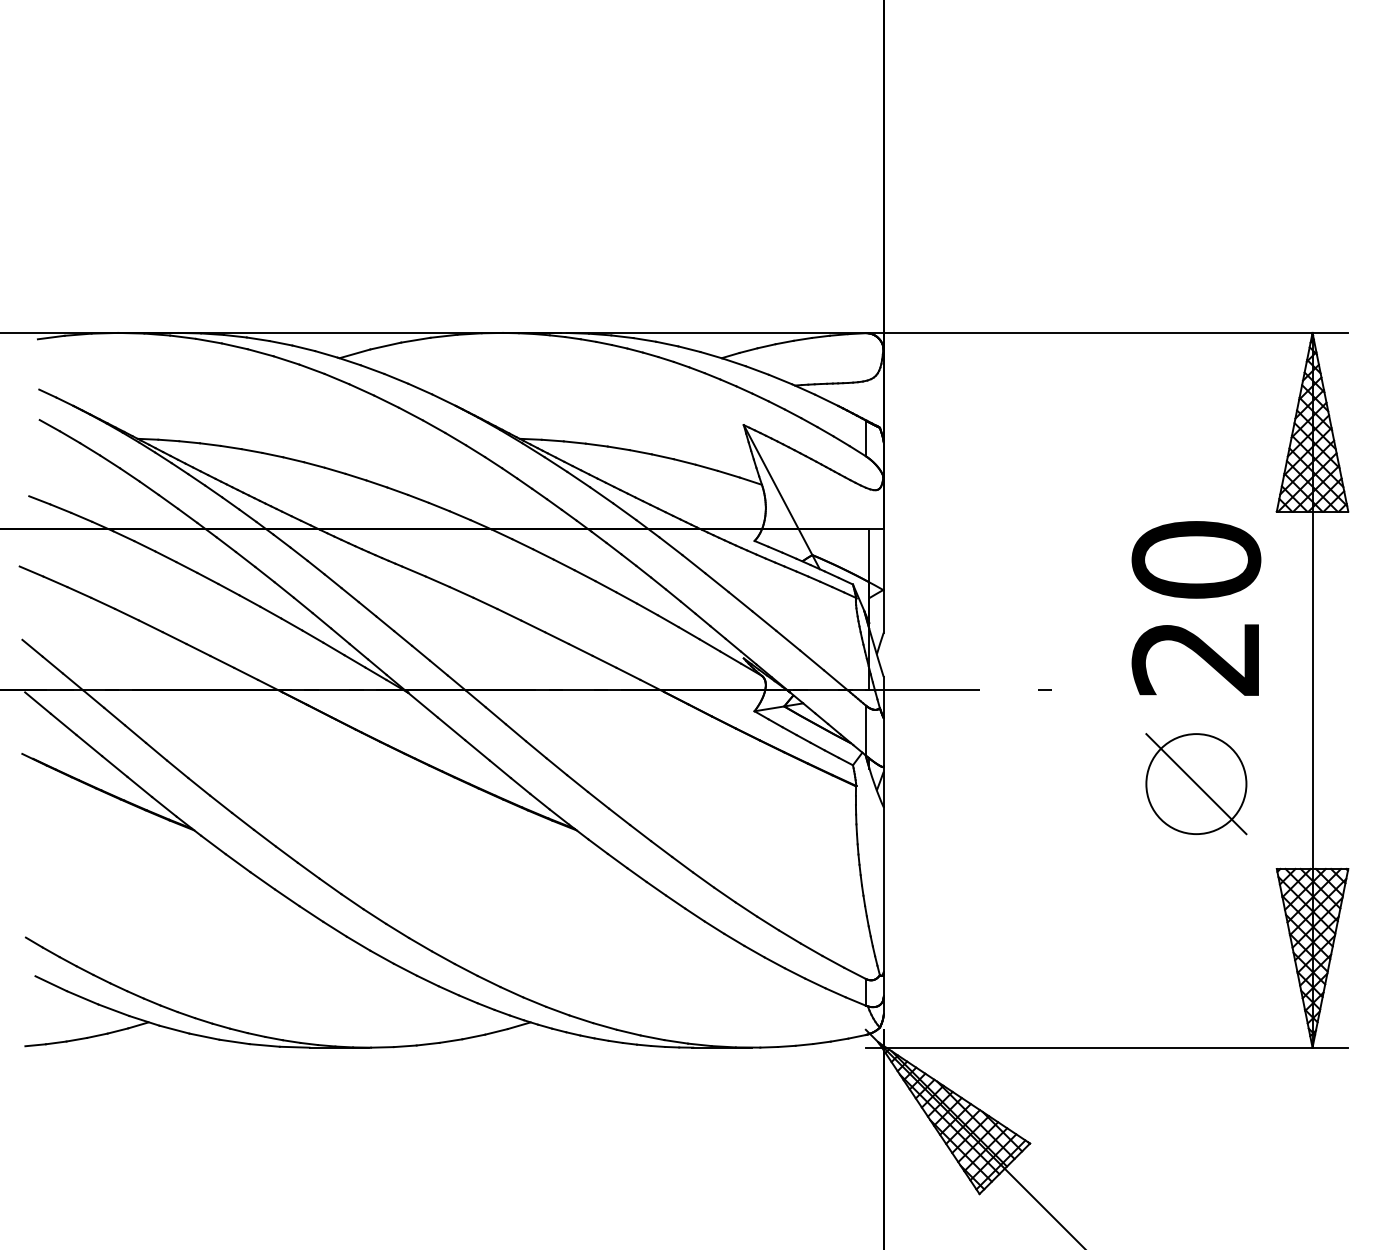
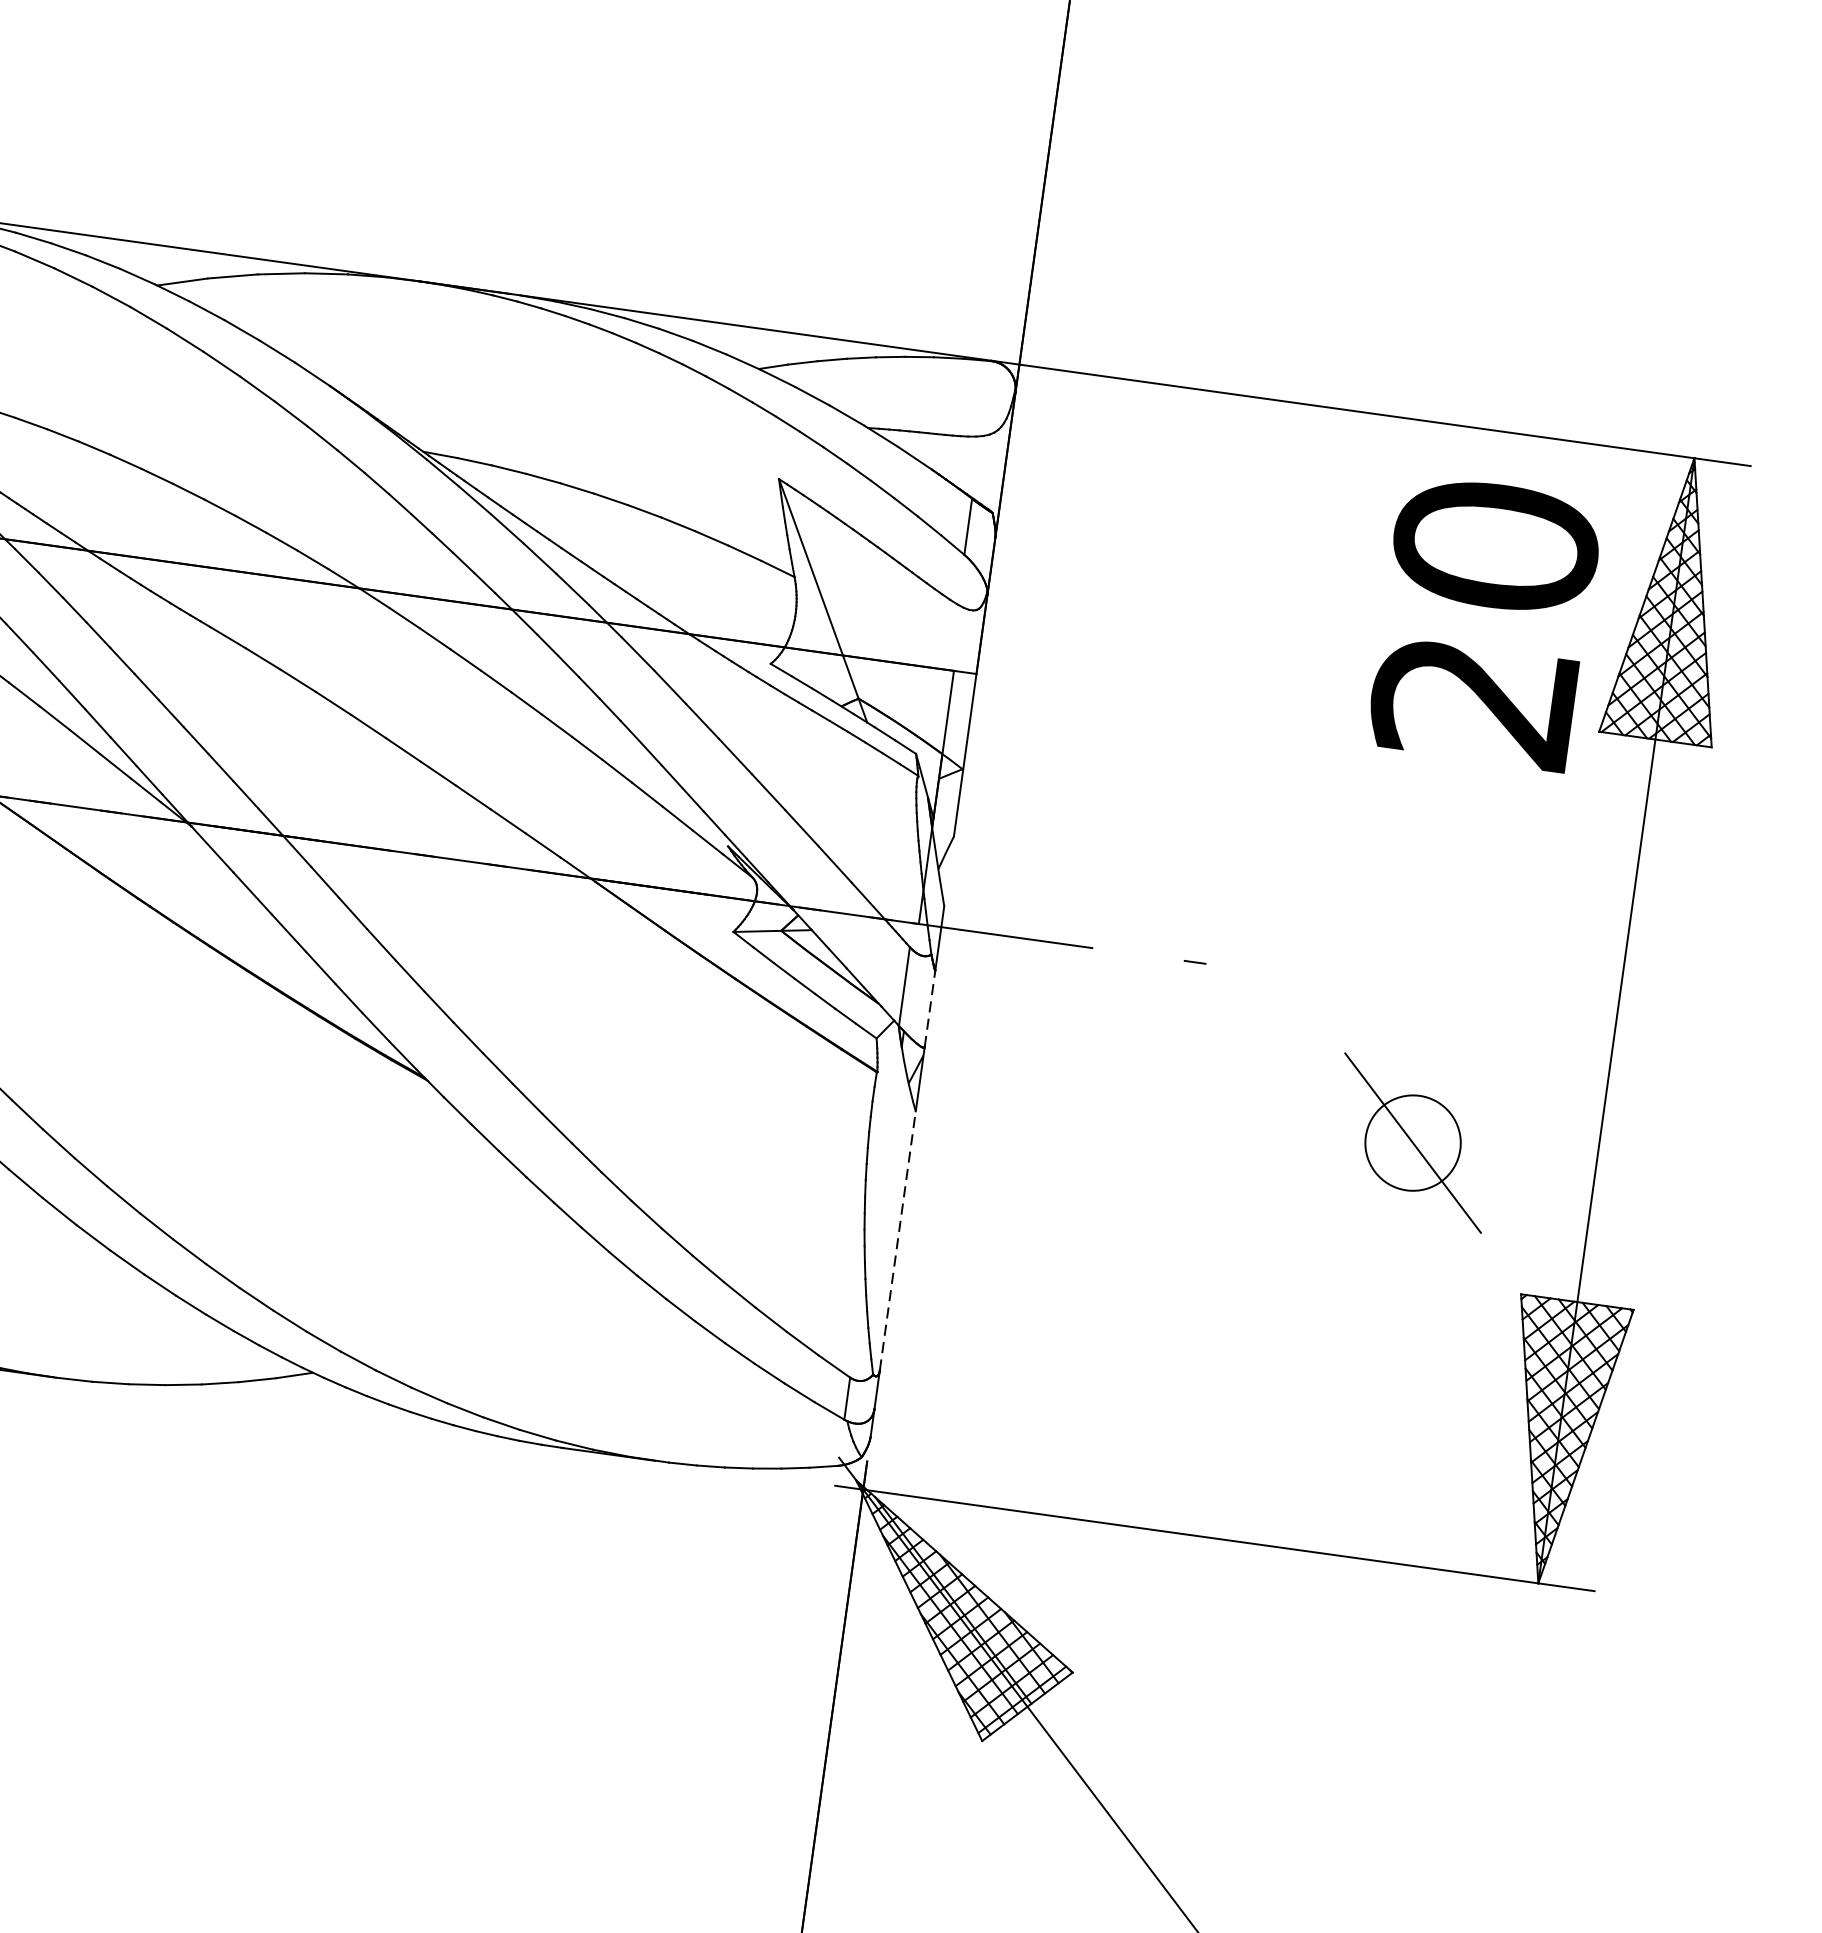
text: (1196, 608) -> (1485, 622), moved
line: (883, 741) -> (929, 1007), solid -> dashed
circle: (1196, 784) -> (1413, 1143), size x0.6
line: (883, 889) -> (897, 1240), solid -> dashed

